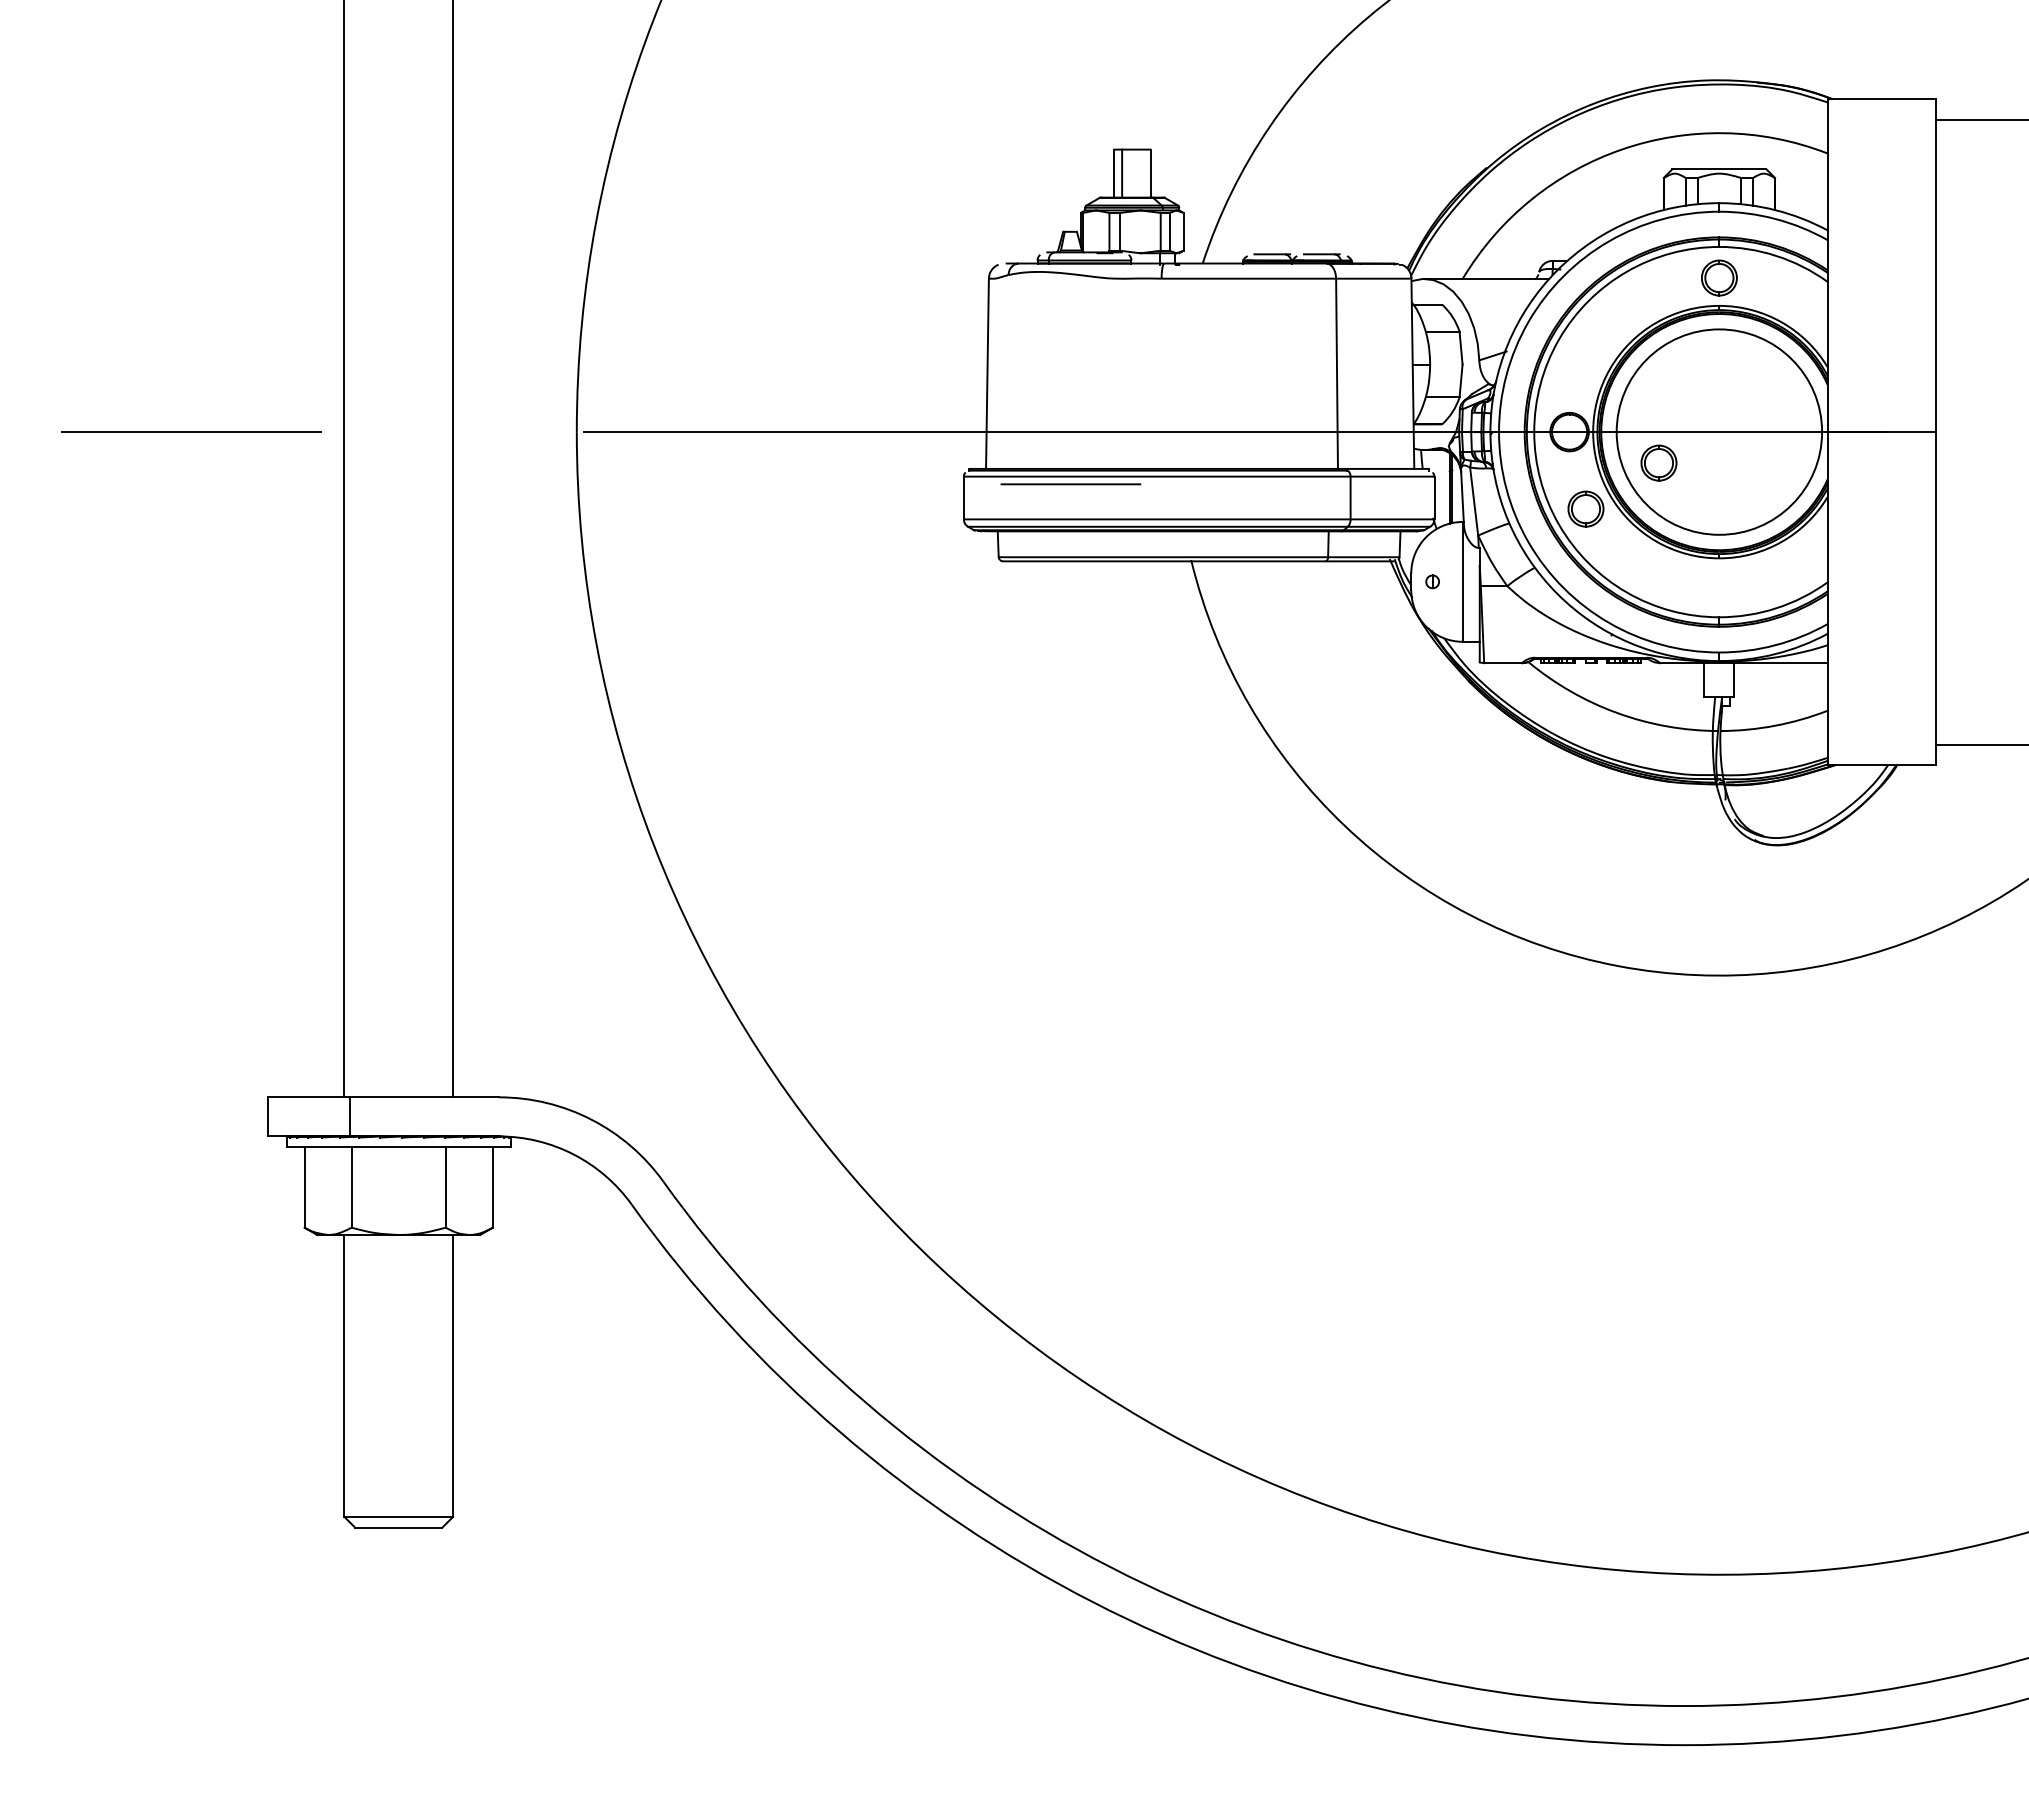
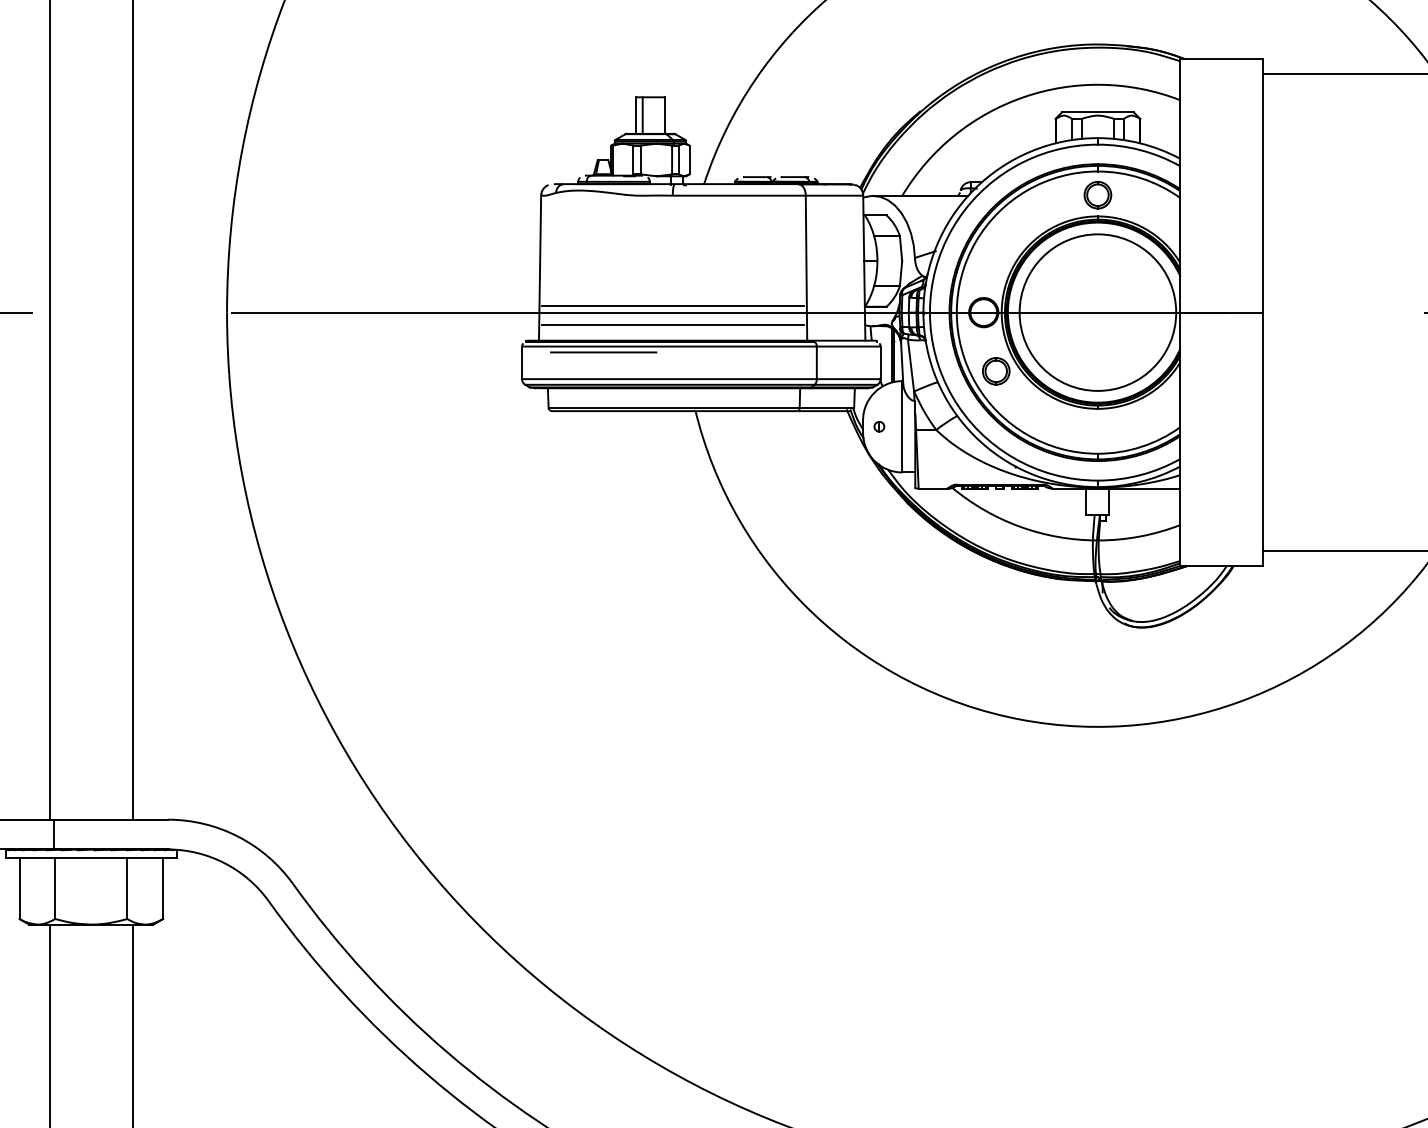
line: (1161, 423) -> (672, 306), added
line: (1161, 448) -> (672, 325), added
part: (1658, 462) -> (1051, 335), removed

